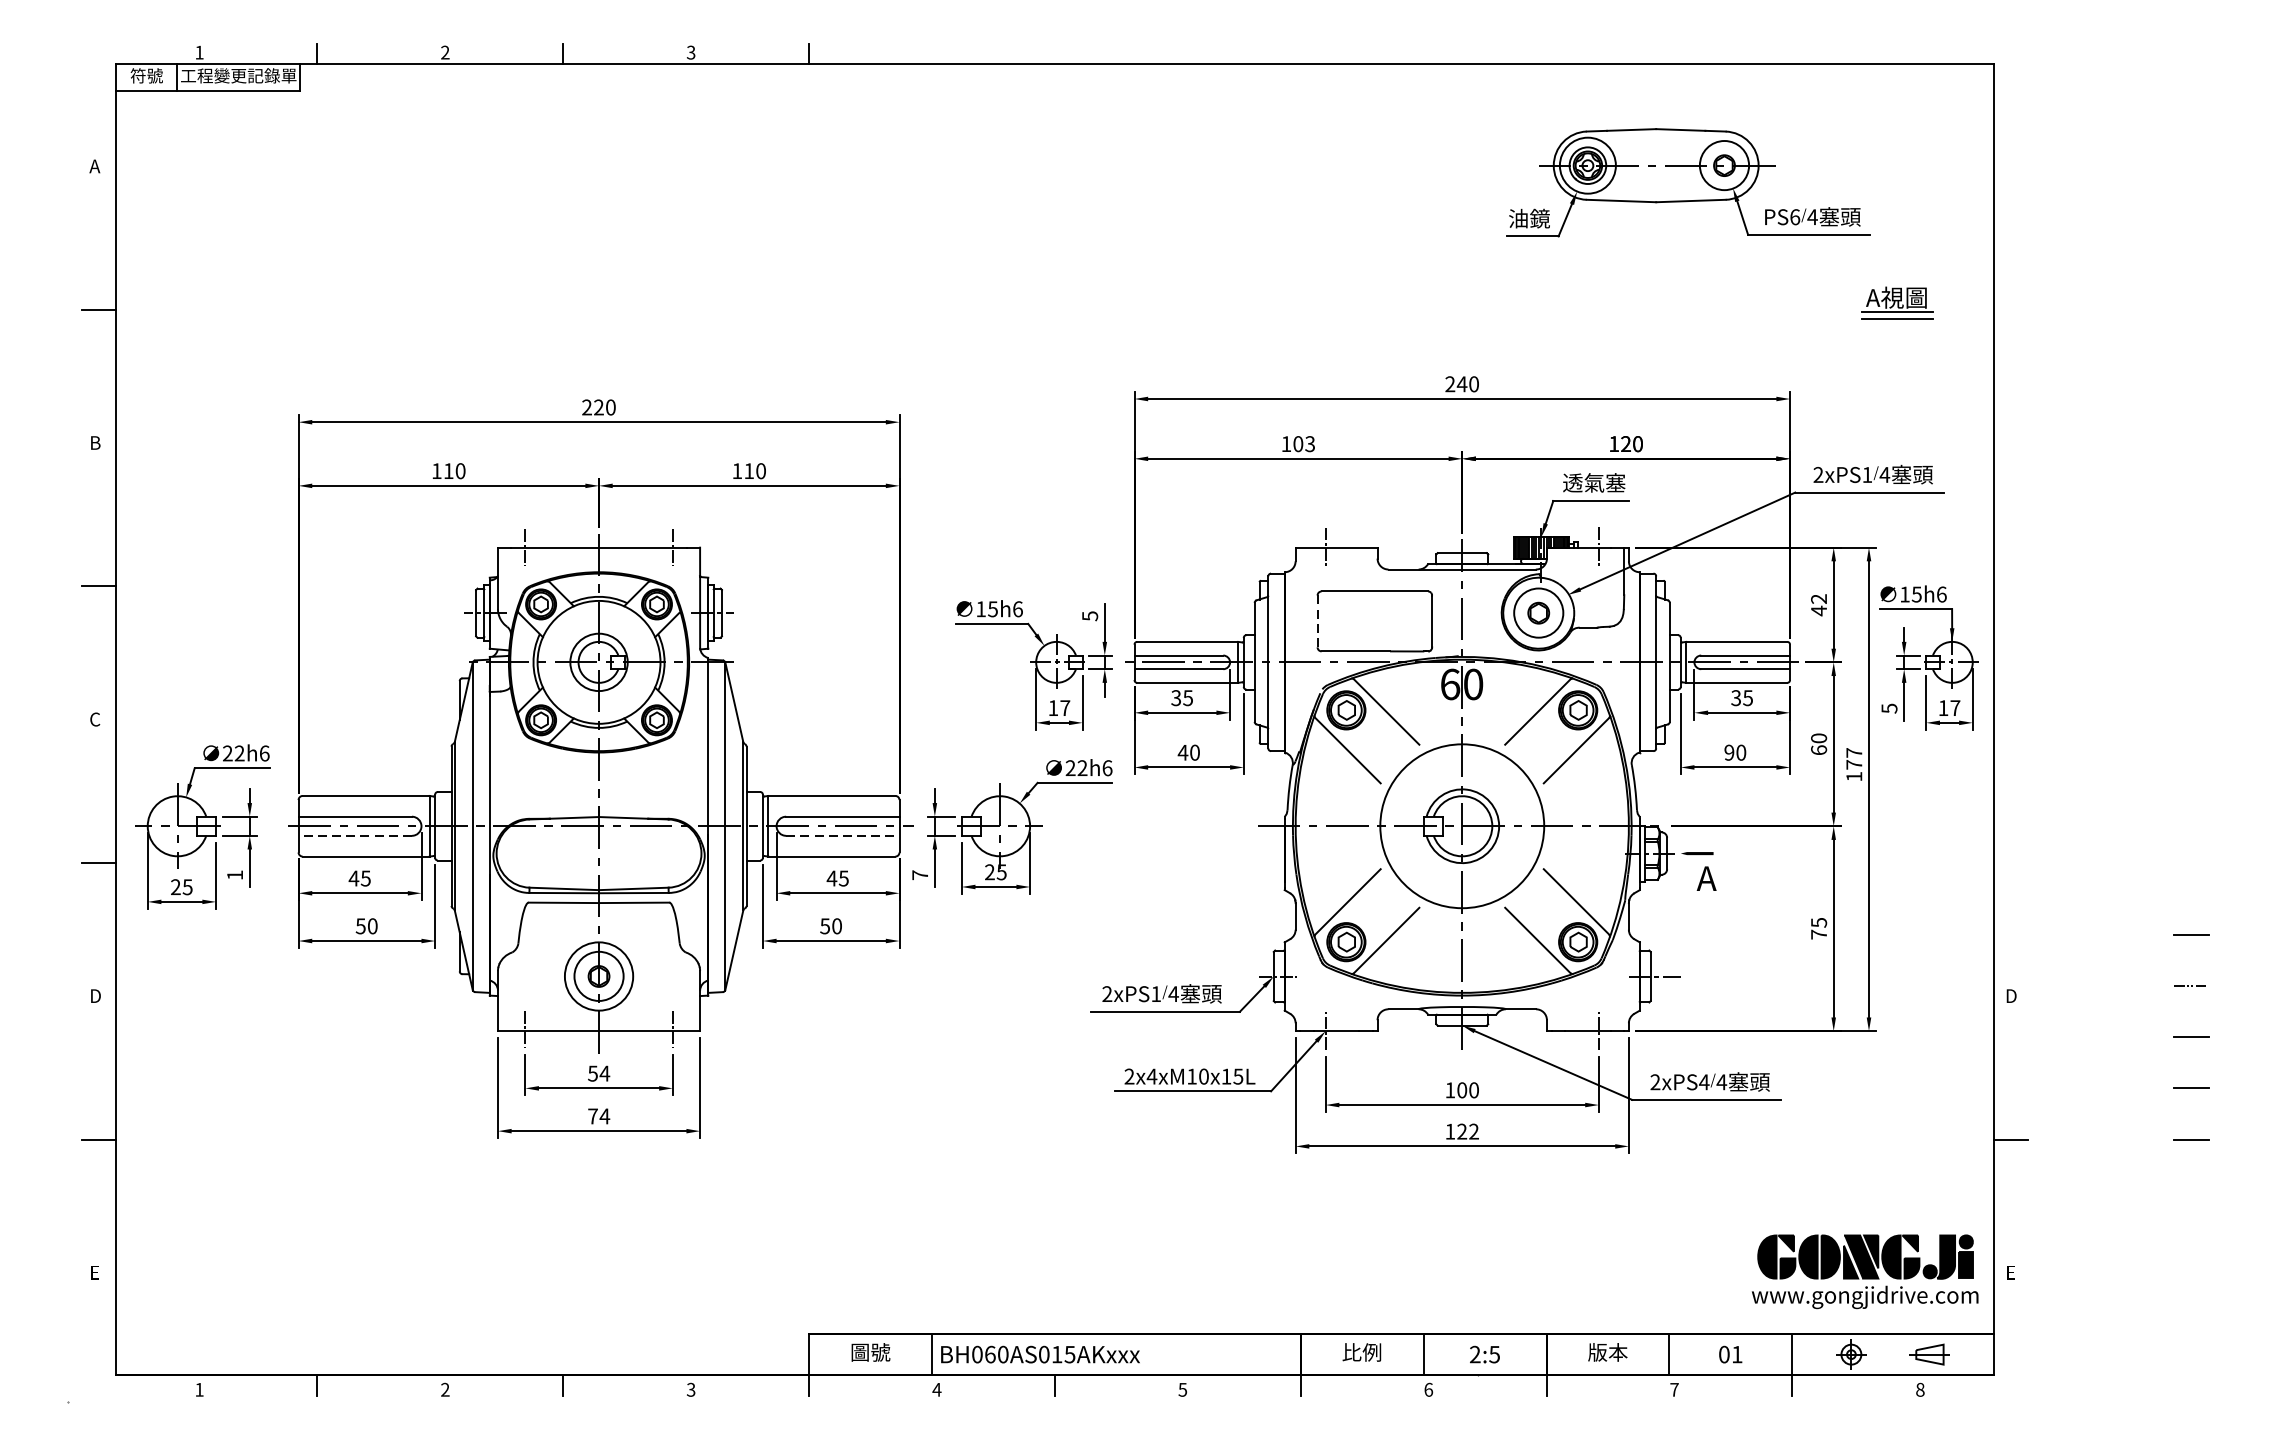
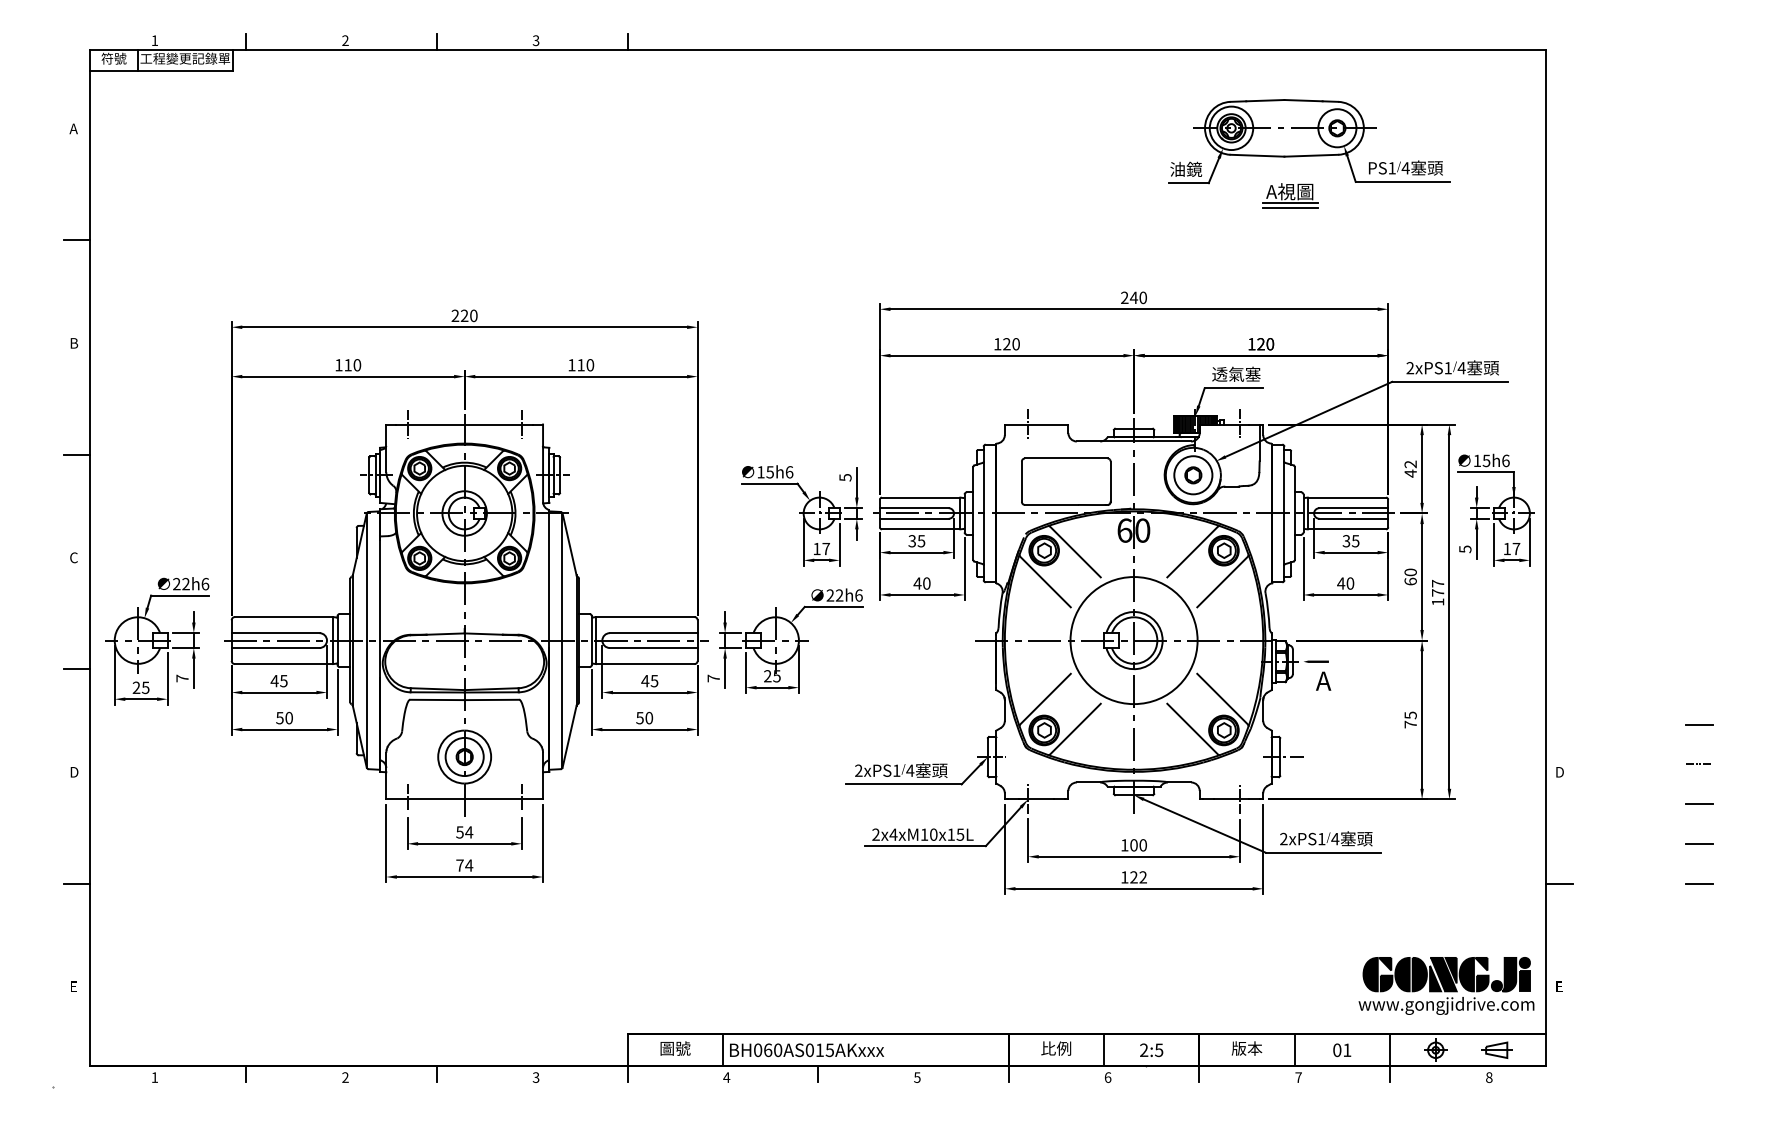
text: (1795, 217) -> (1392, 168), PS6 -> PS1
part: (1897, 302) -> (1290, 195), moved
text: (1304, 444) -> (1011, 344), 103 -> 120
line: (1317, 622) -> (1021, 482), dashed -> solid
text: (1729, 752) -> (1341, 583), 90 -> 40
line: (355, 835) -> (275, 647), dashed -> solid
line: (842, 835) -> (653, 647), dashed -> solid
text: (235, 875) -> (182, 678), 1 -> 7
text: (1703, 1082) -> (1321, 839), 2xPS4 -> 2xPS1

